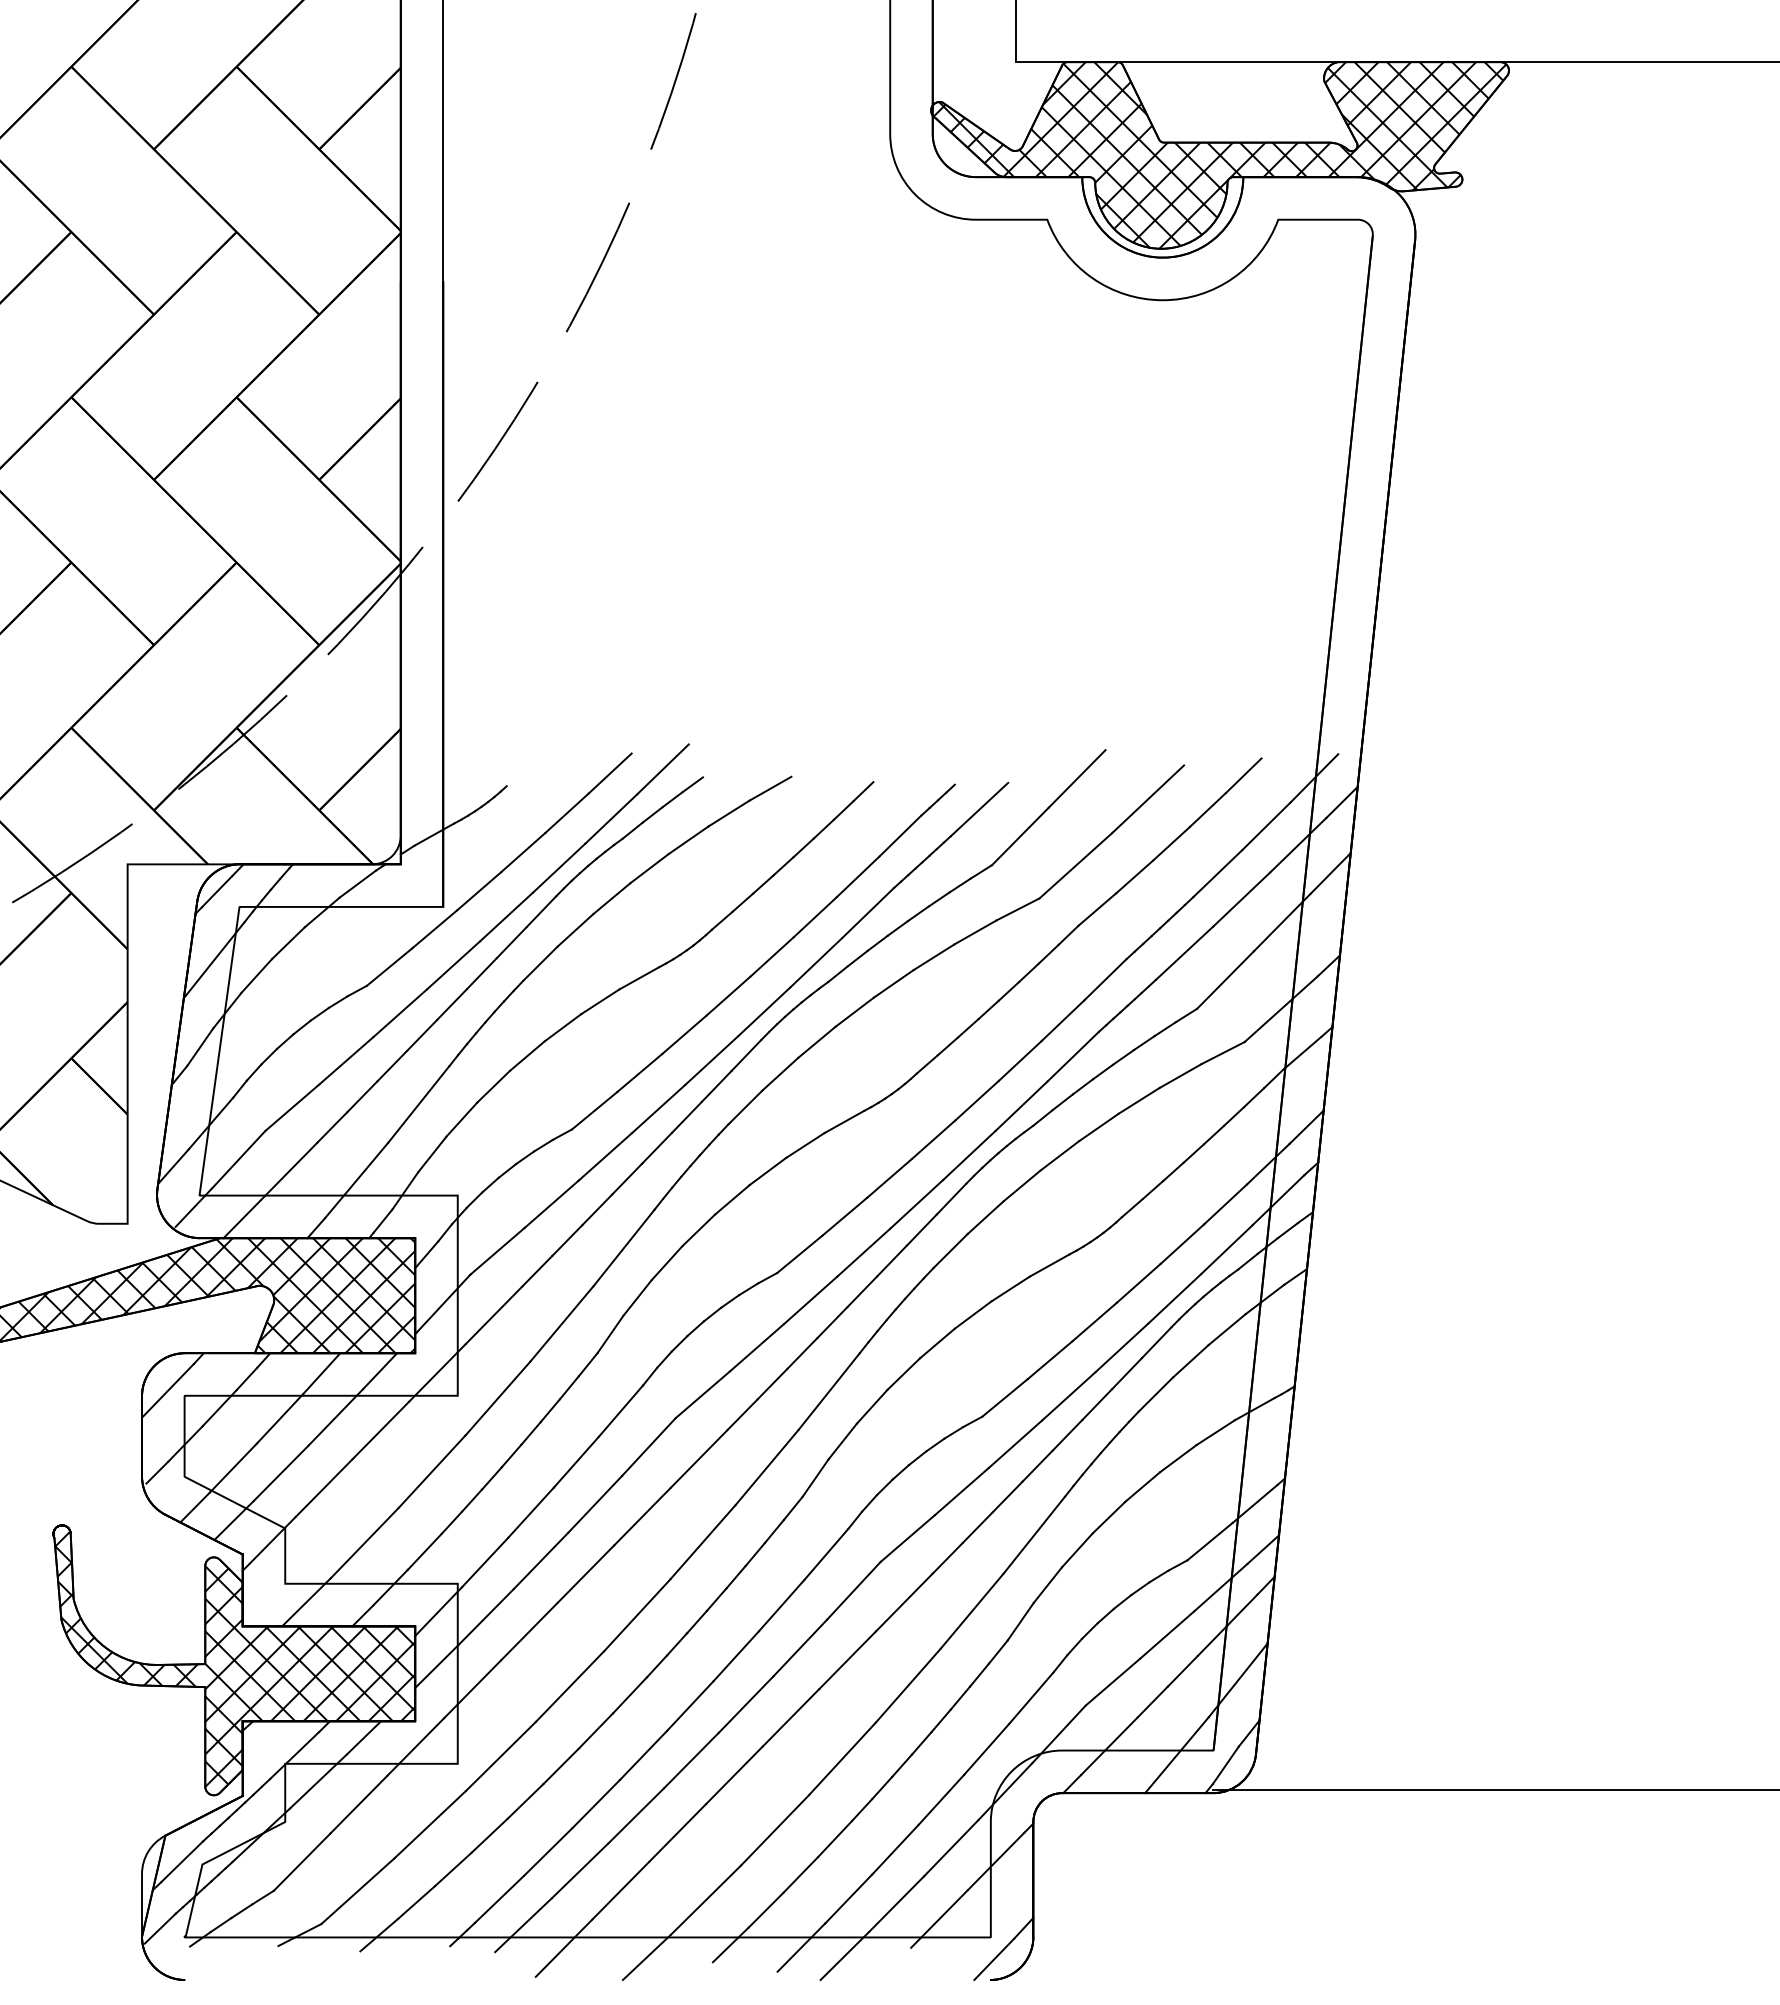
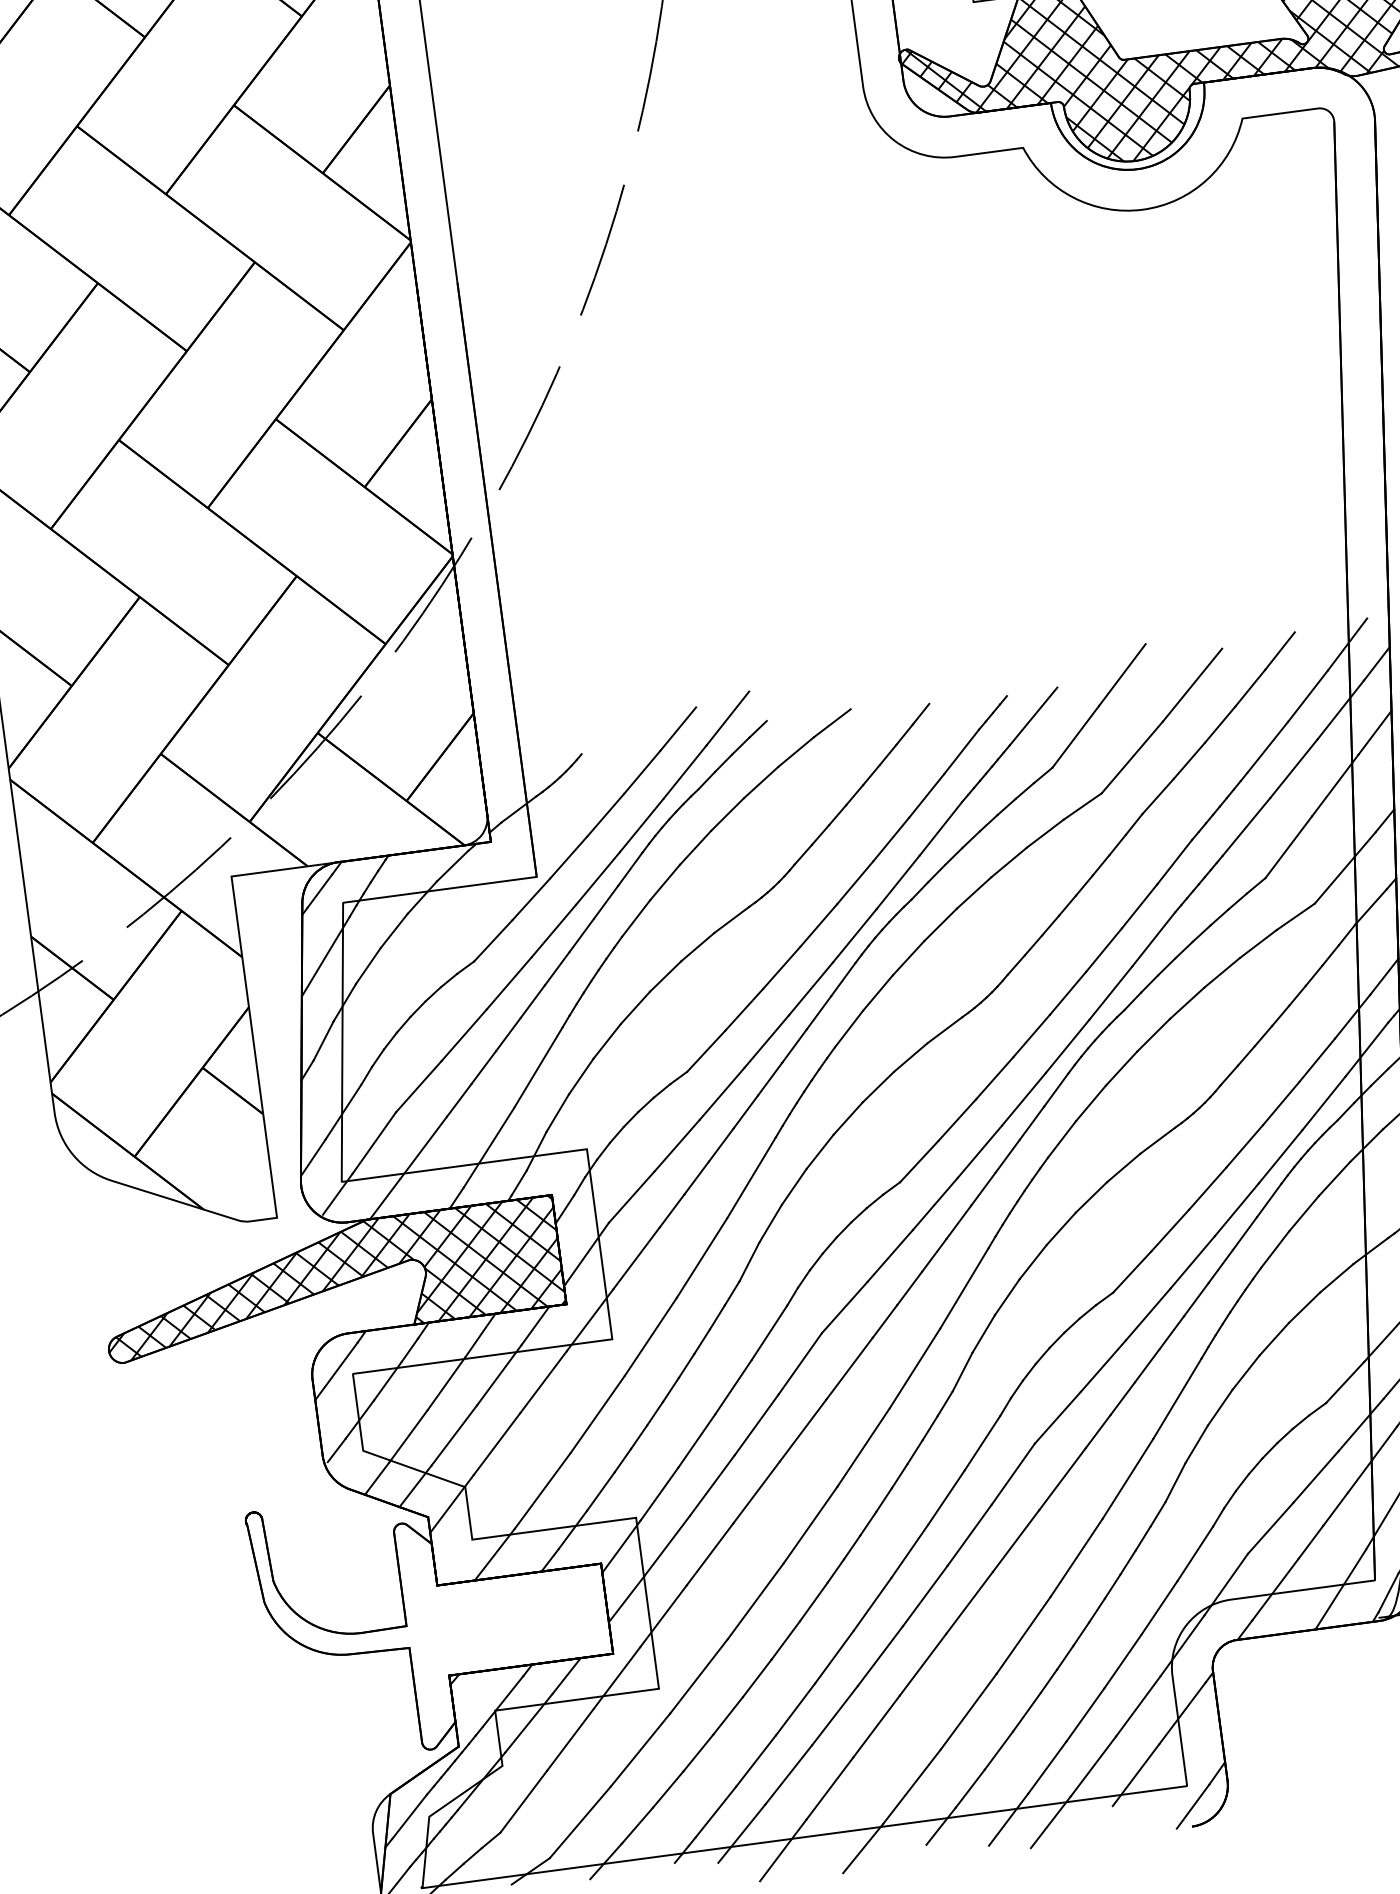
hatch: (235, 1658) -> (434, 1616), removed

